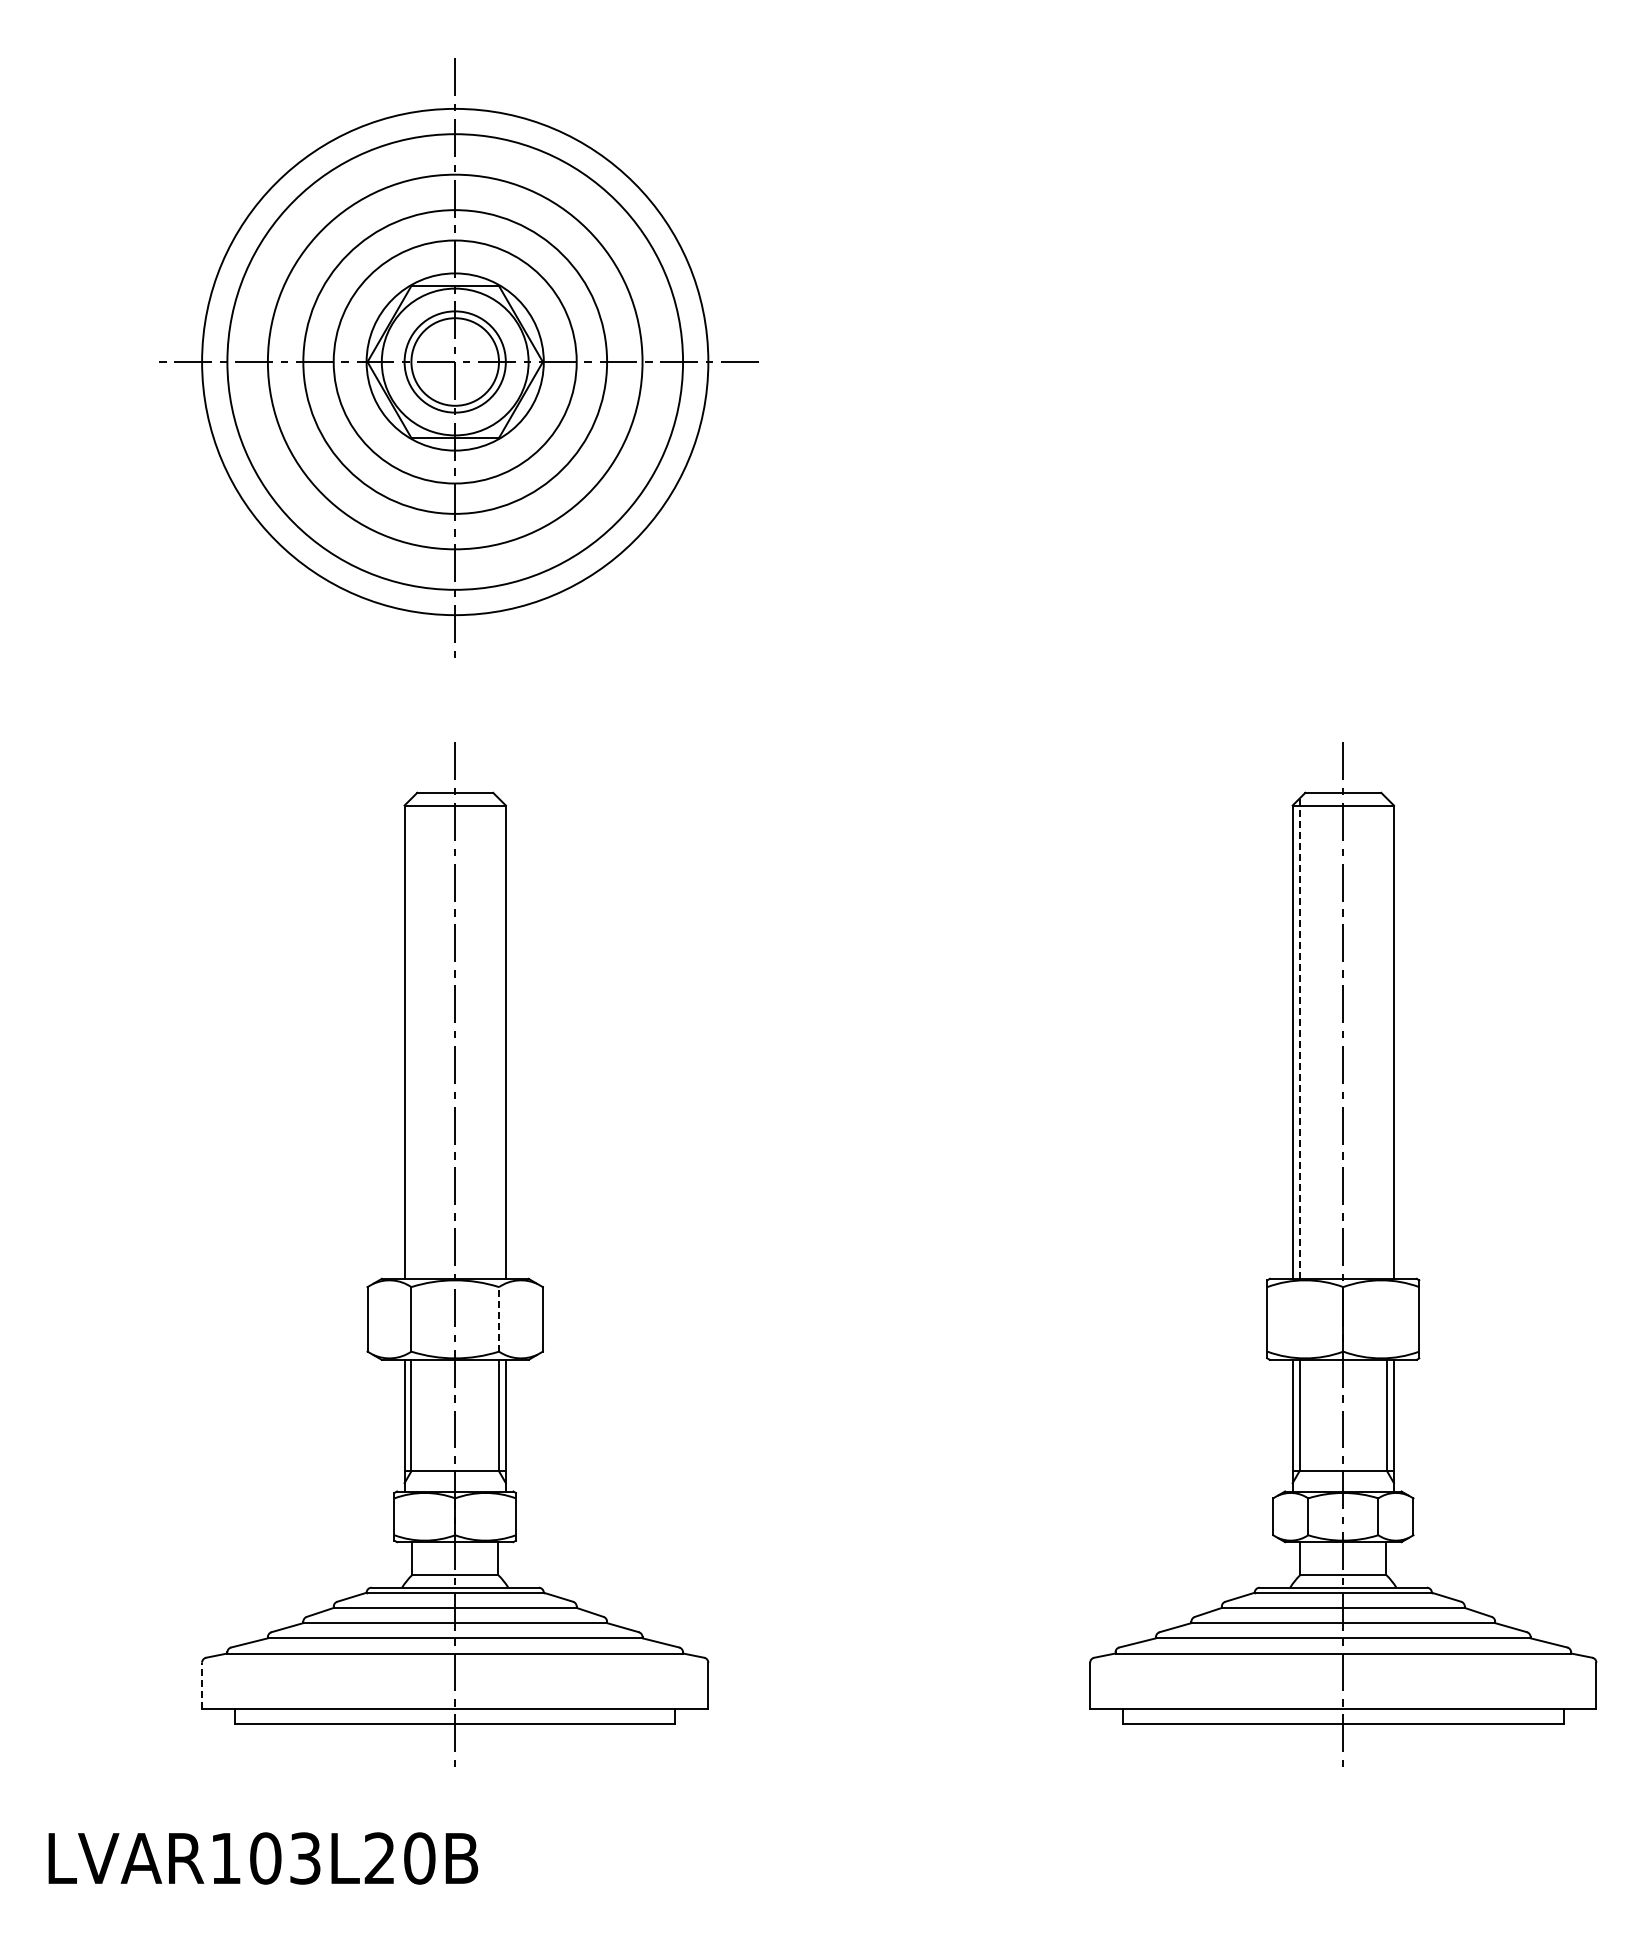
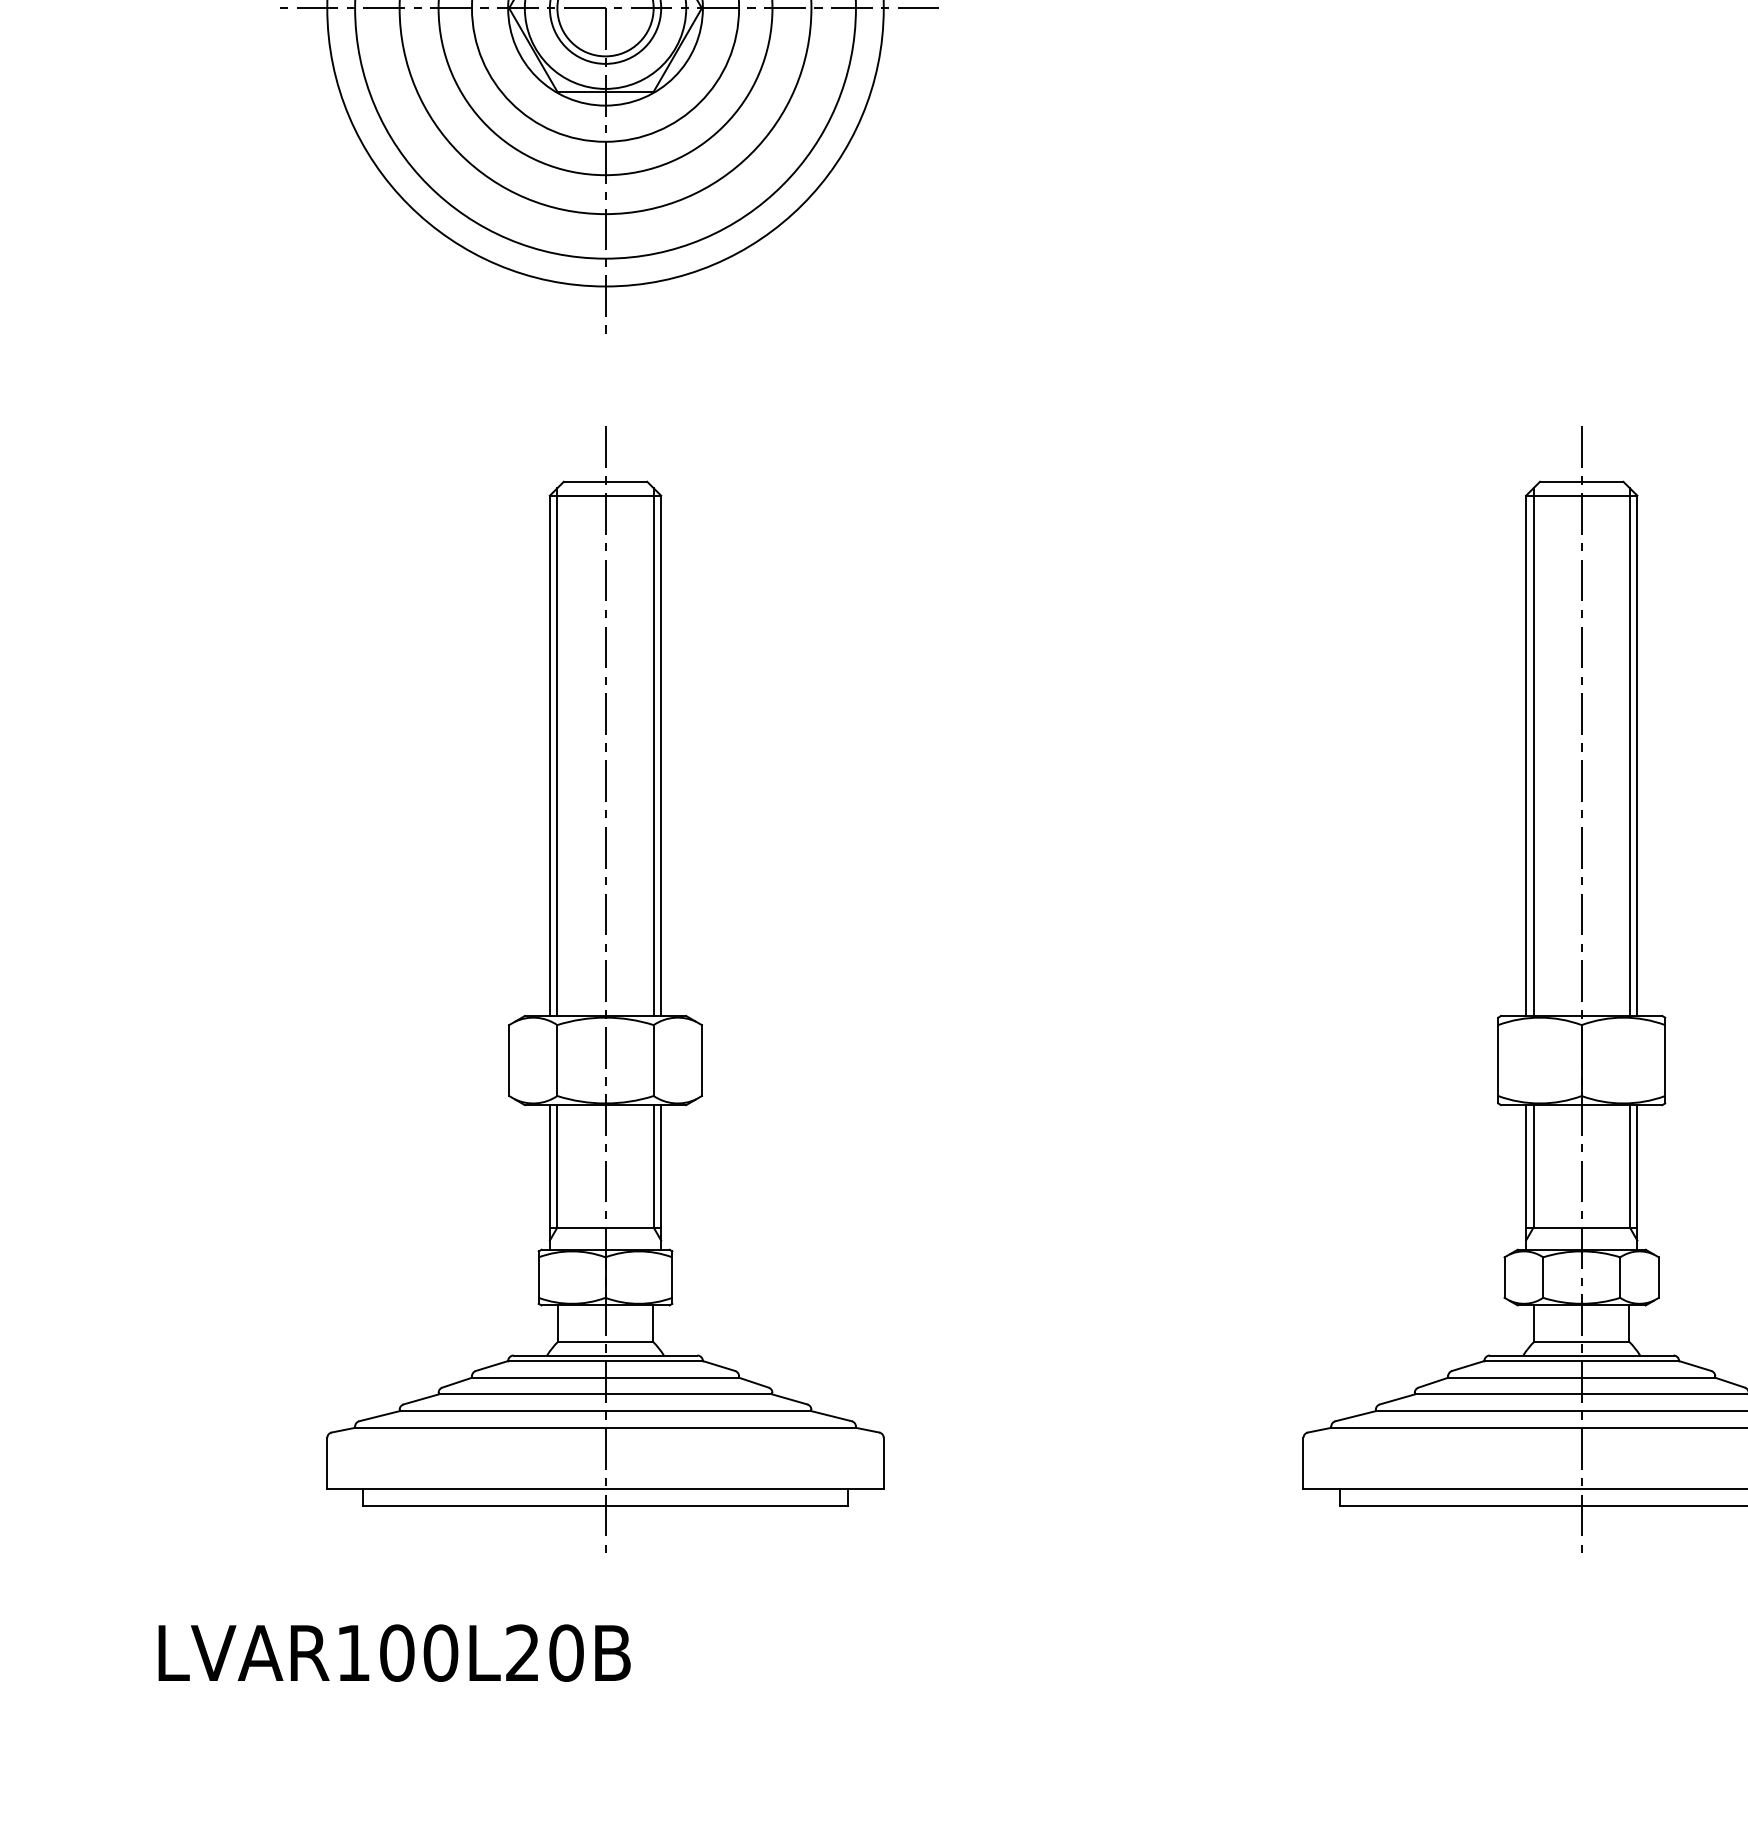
line: (411, 1038) -> (557, 751), added
line: (499, 1038) -> (654, 751), added
line: (1299, 1038) -> (1533, 751), dashed -> solid
line: (1387, 1038) -> (1630, 751), added
line: (499, 1318) -> (654, 1059), dashed -> solid
line: (202, 1685) -> (327, 1463), dashed -> solid
text: (305, 1858) -> (440, 1653), LVAR103L20B -> LVAR100L20B

